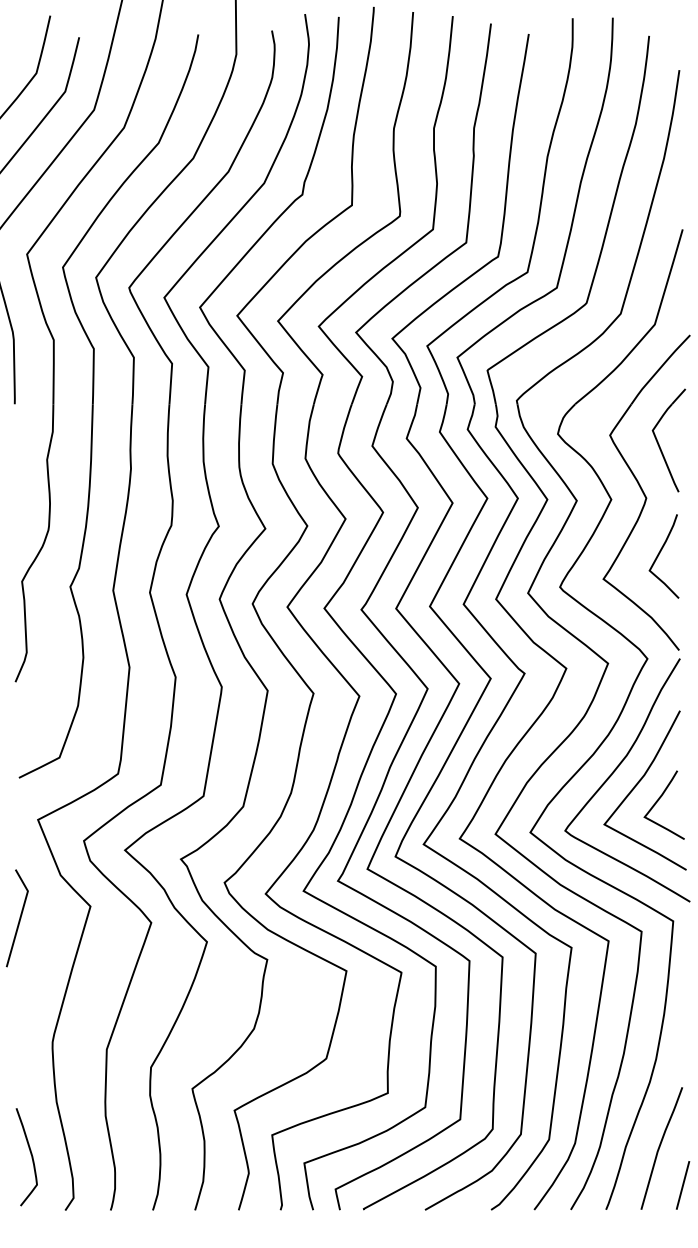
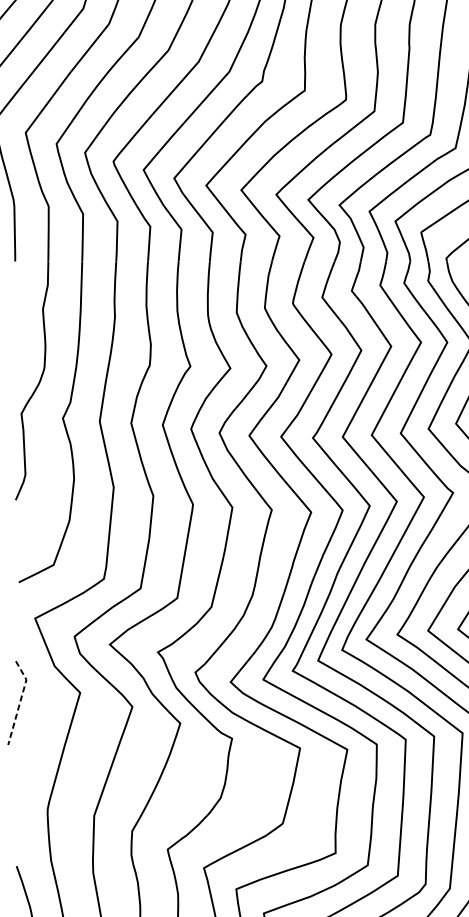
line: (20, 916) -> (20, 701), solid -> dashed

